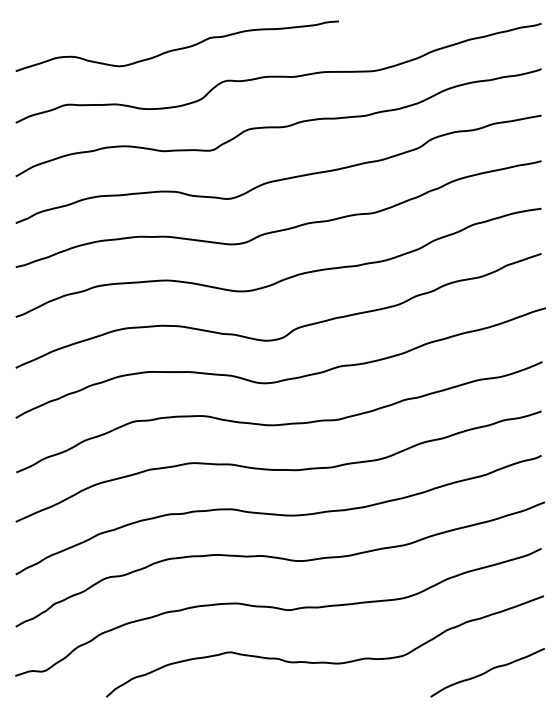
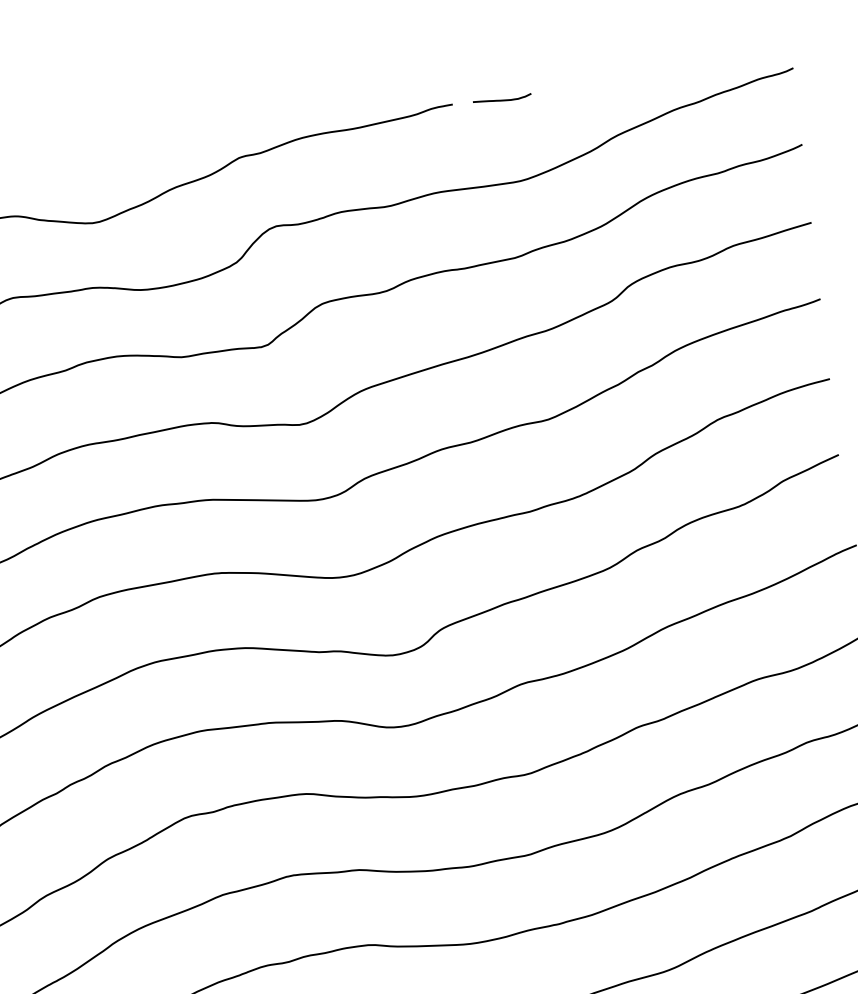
curve: (368, 21) -> (502, 98), added

